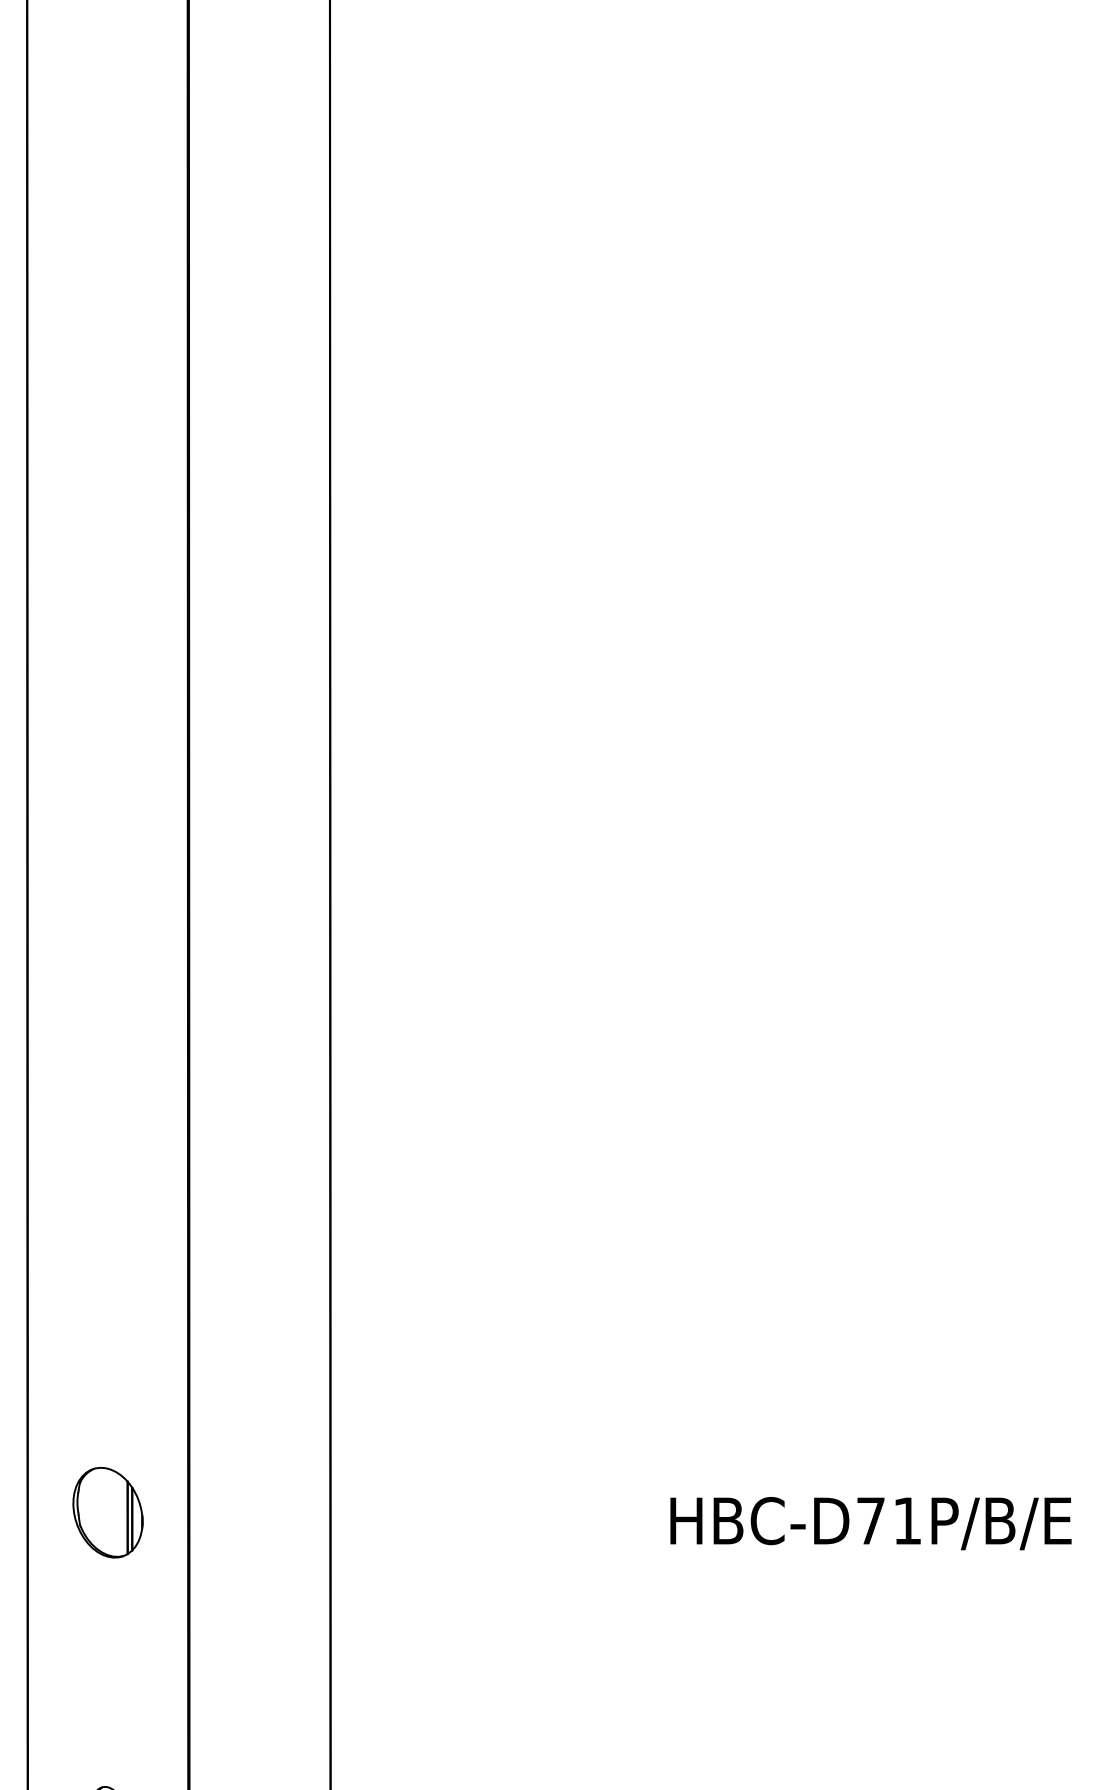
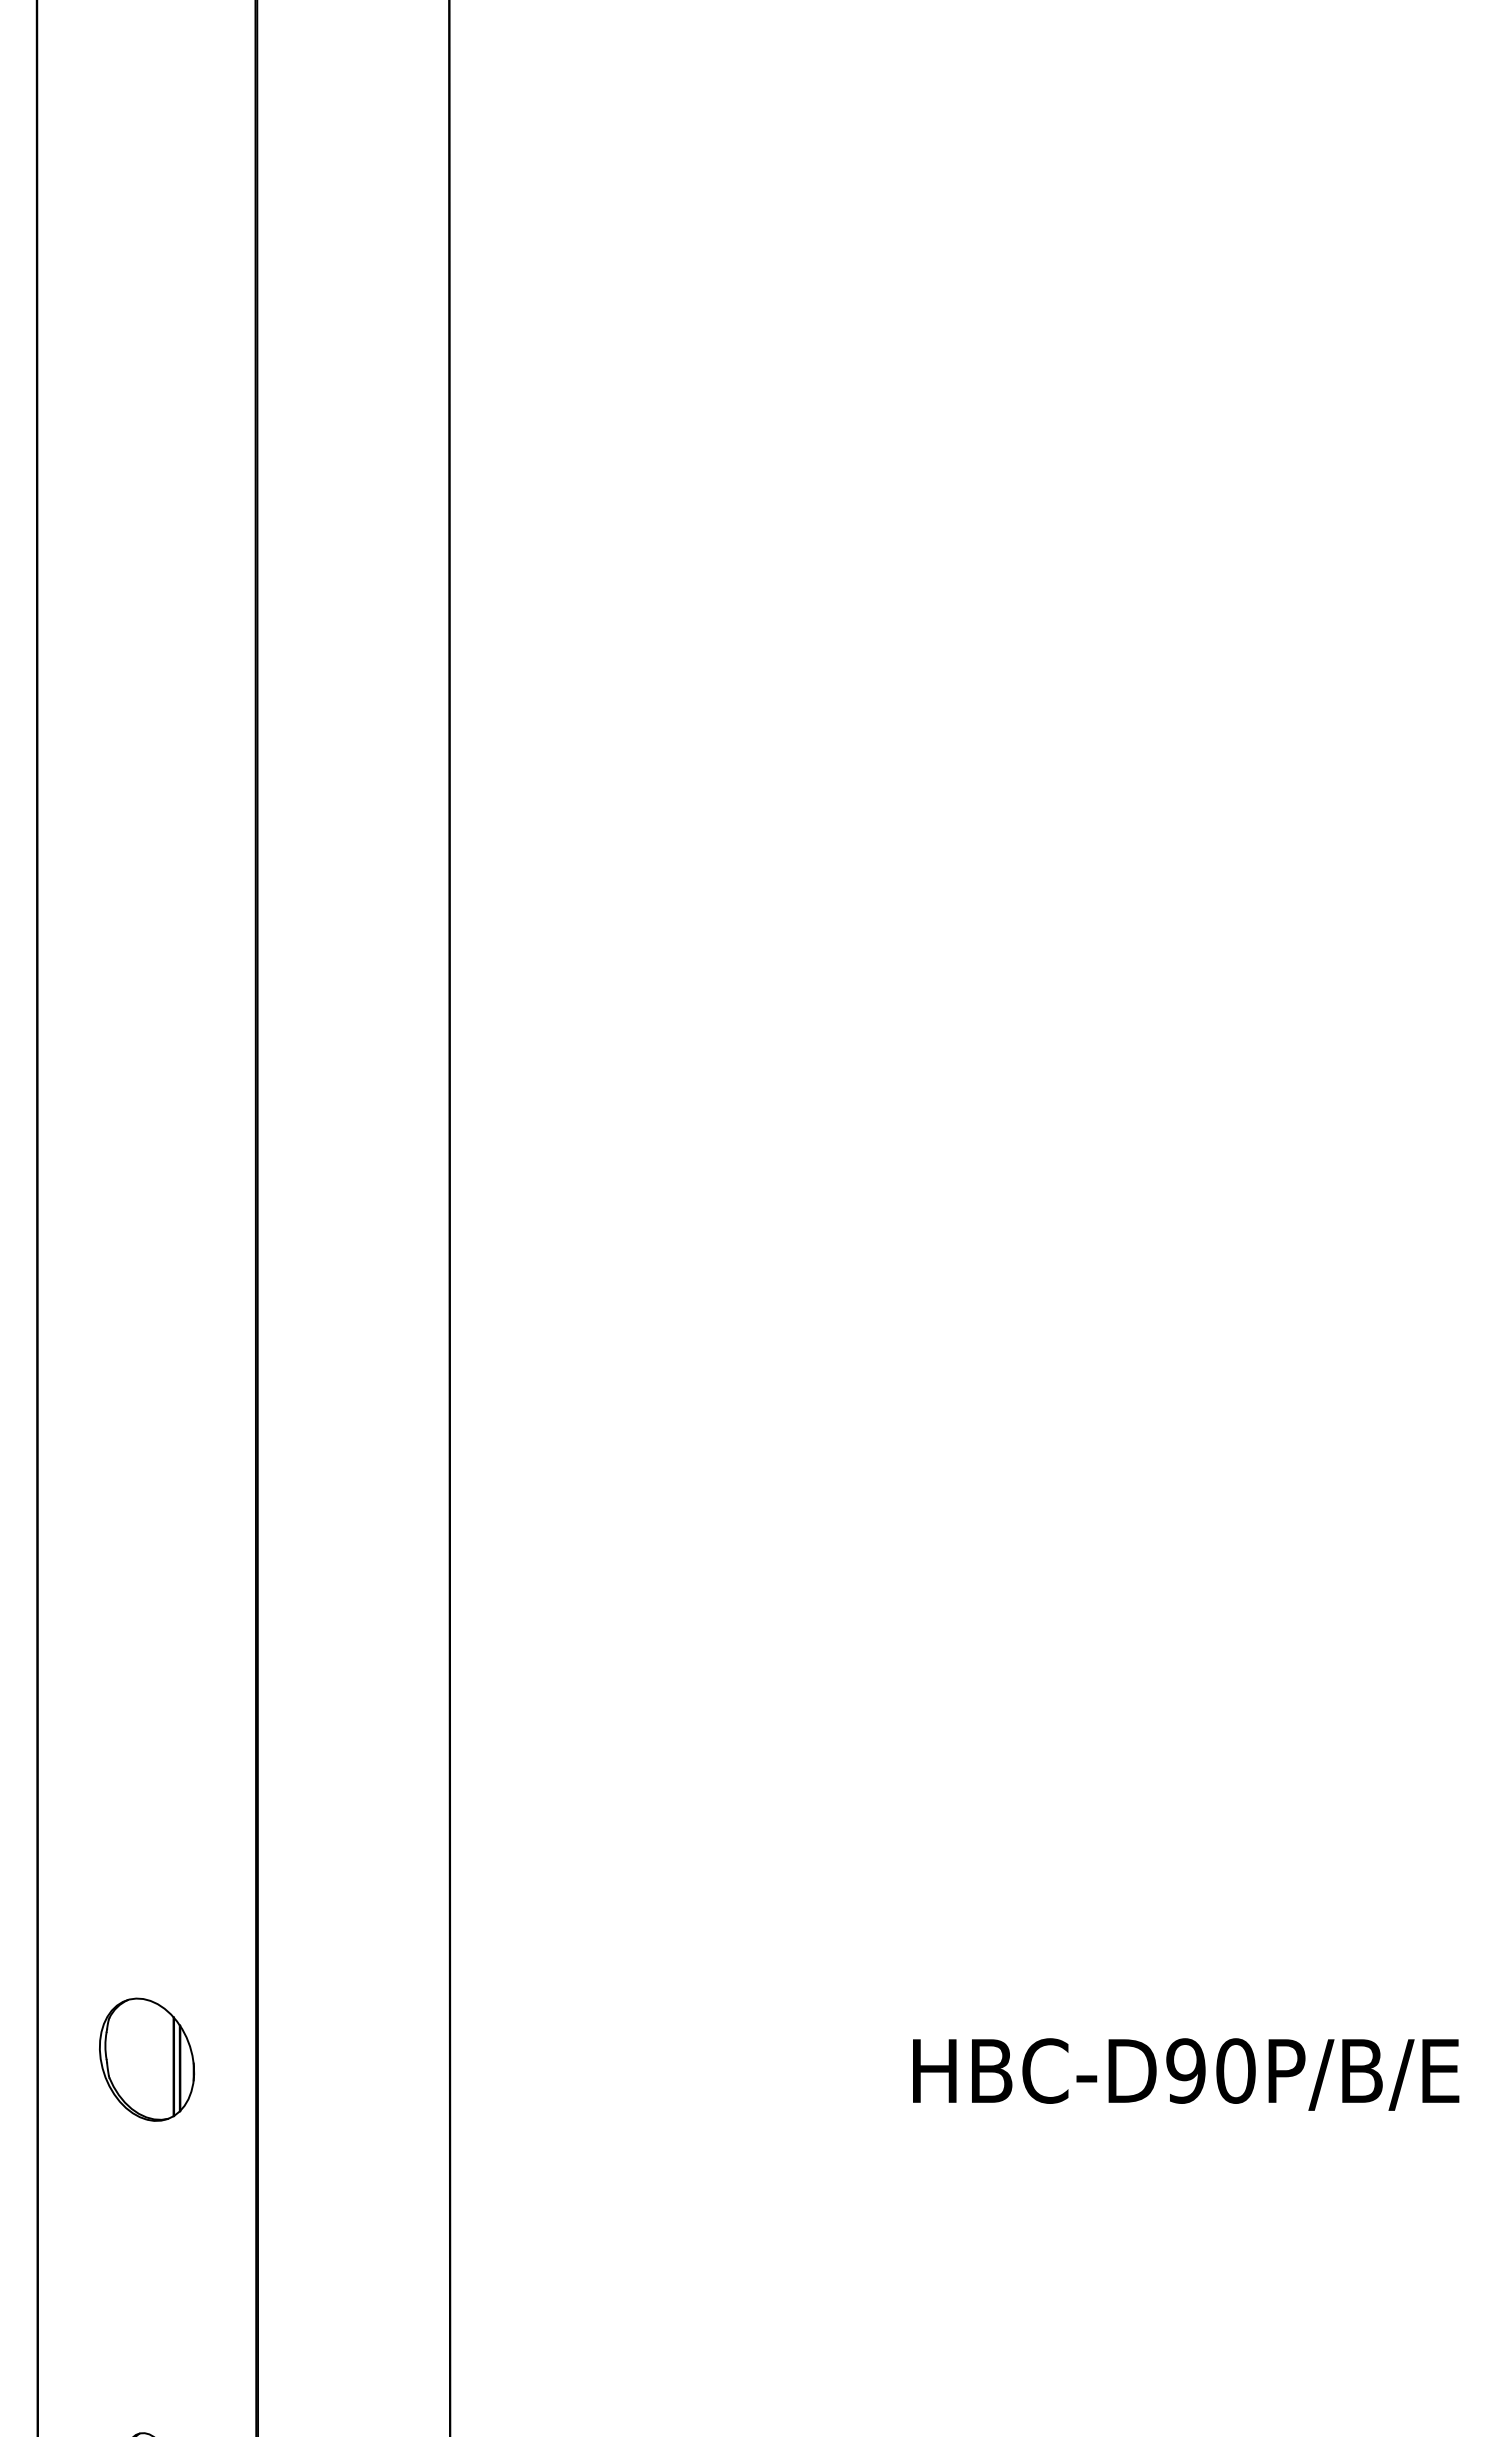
text: (888, 1520) -> (1210, 2070), HBC-D71P/B/E -> HBC-D90P/B/E

